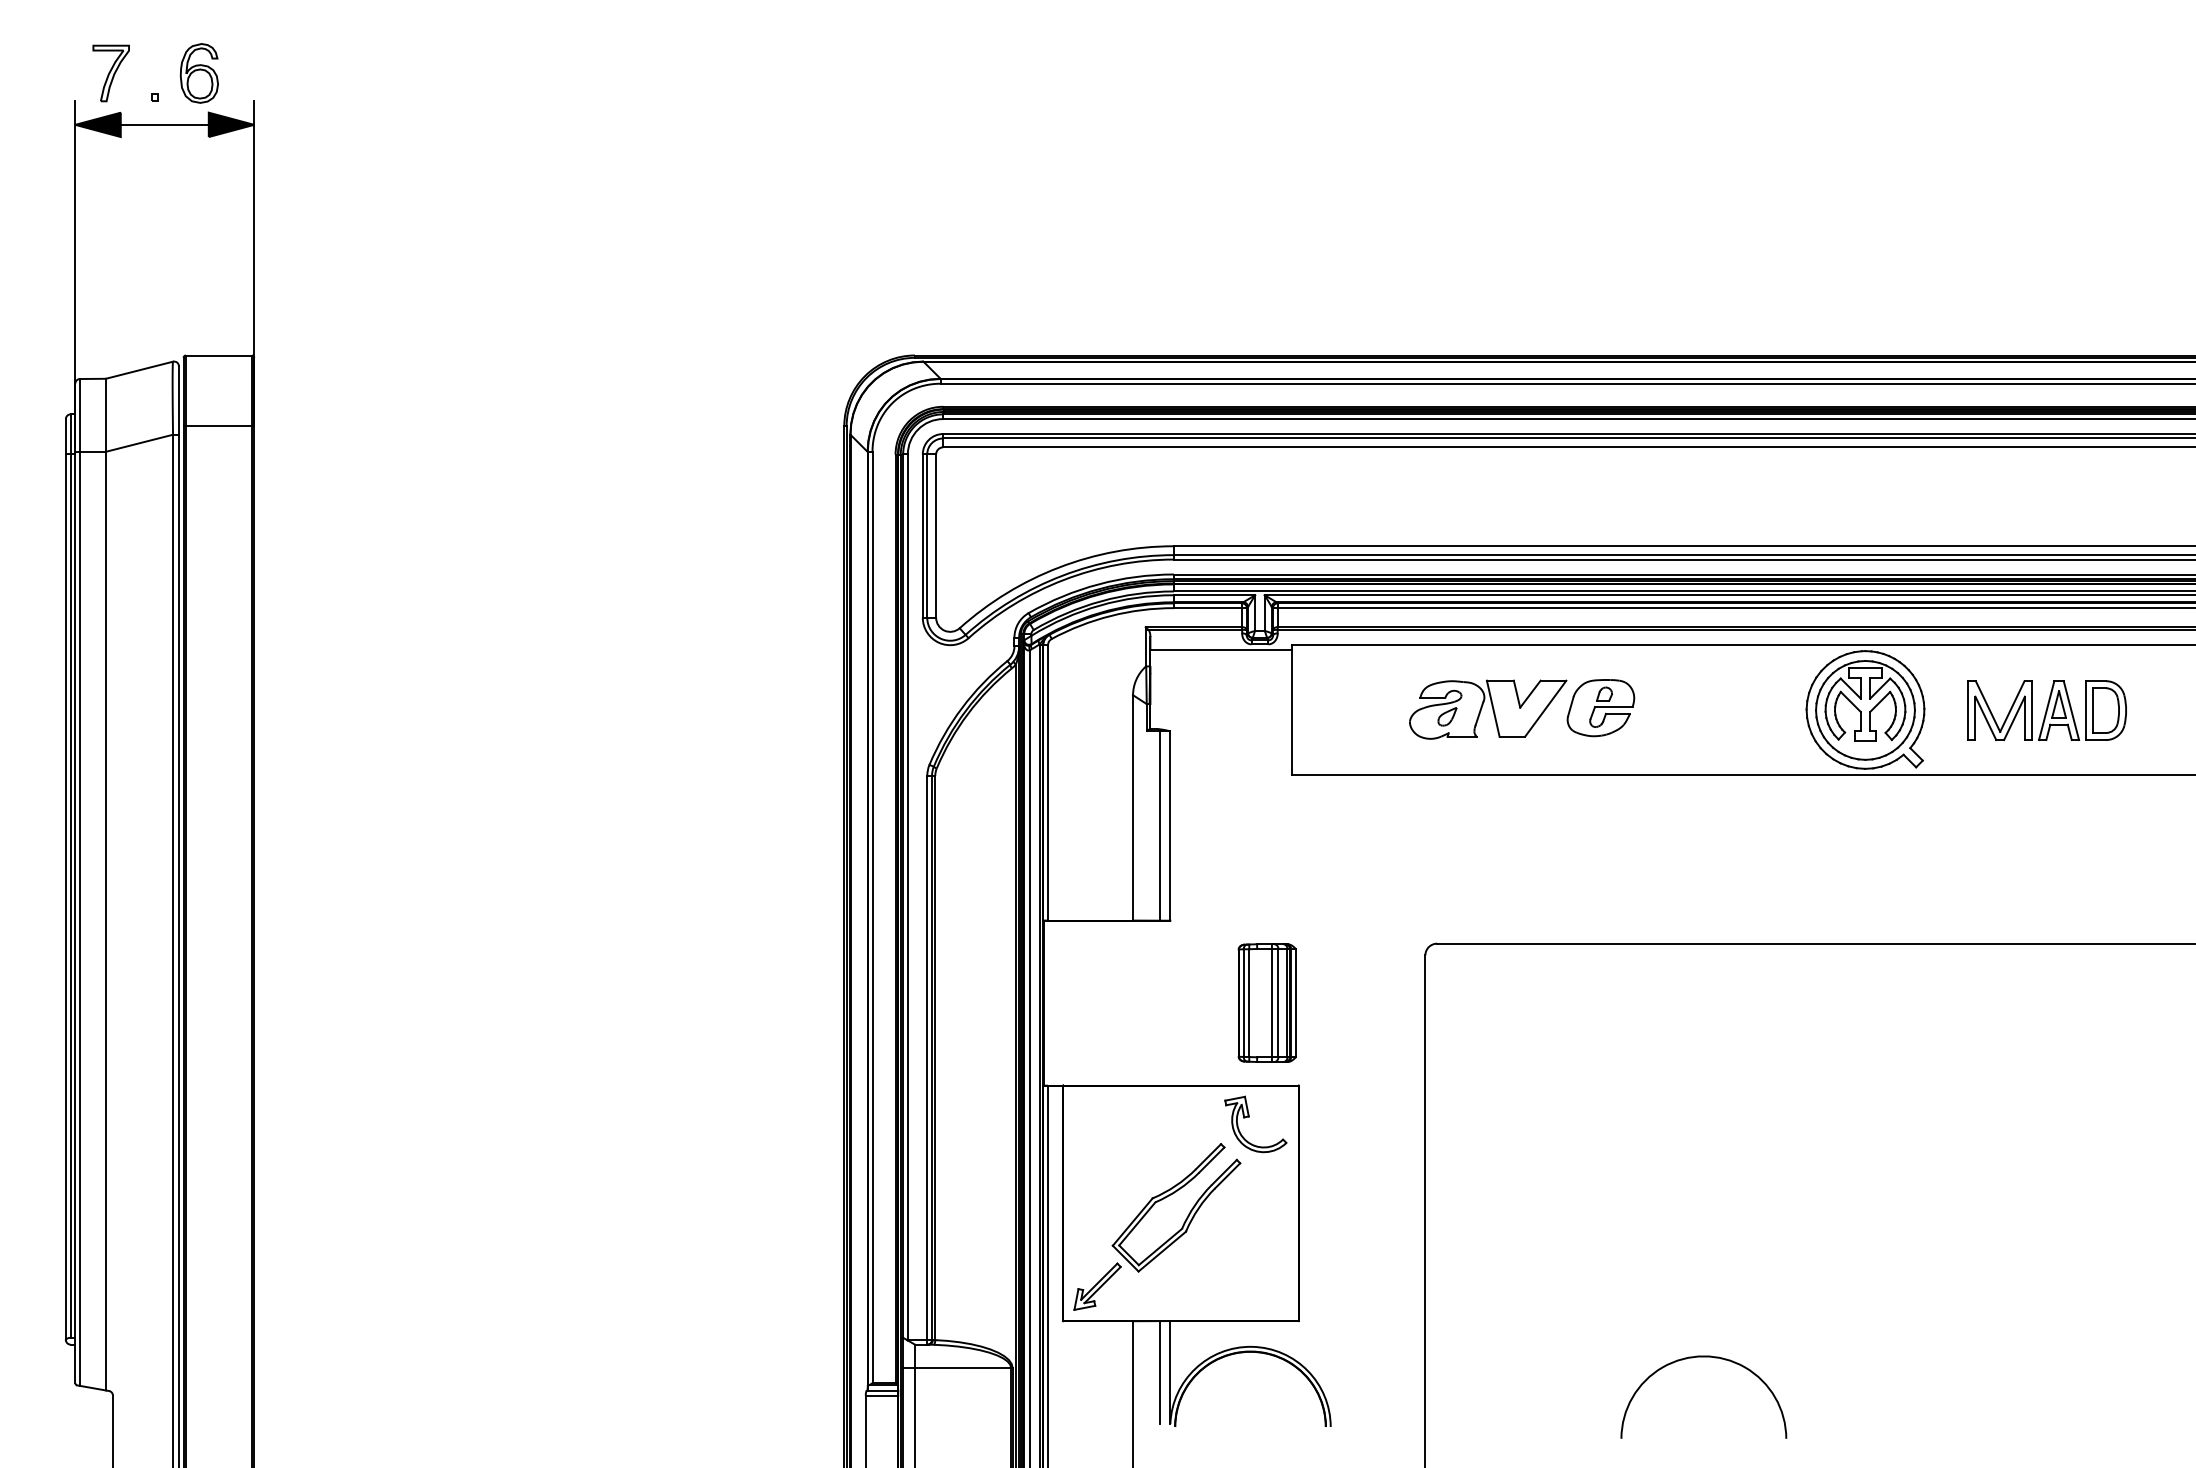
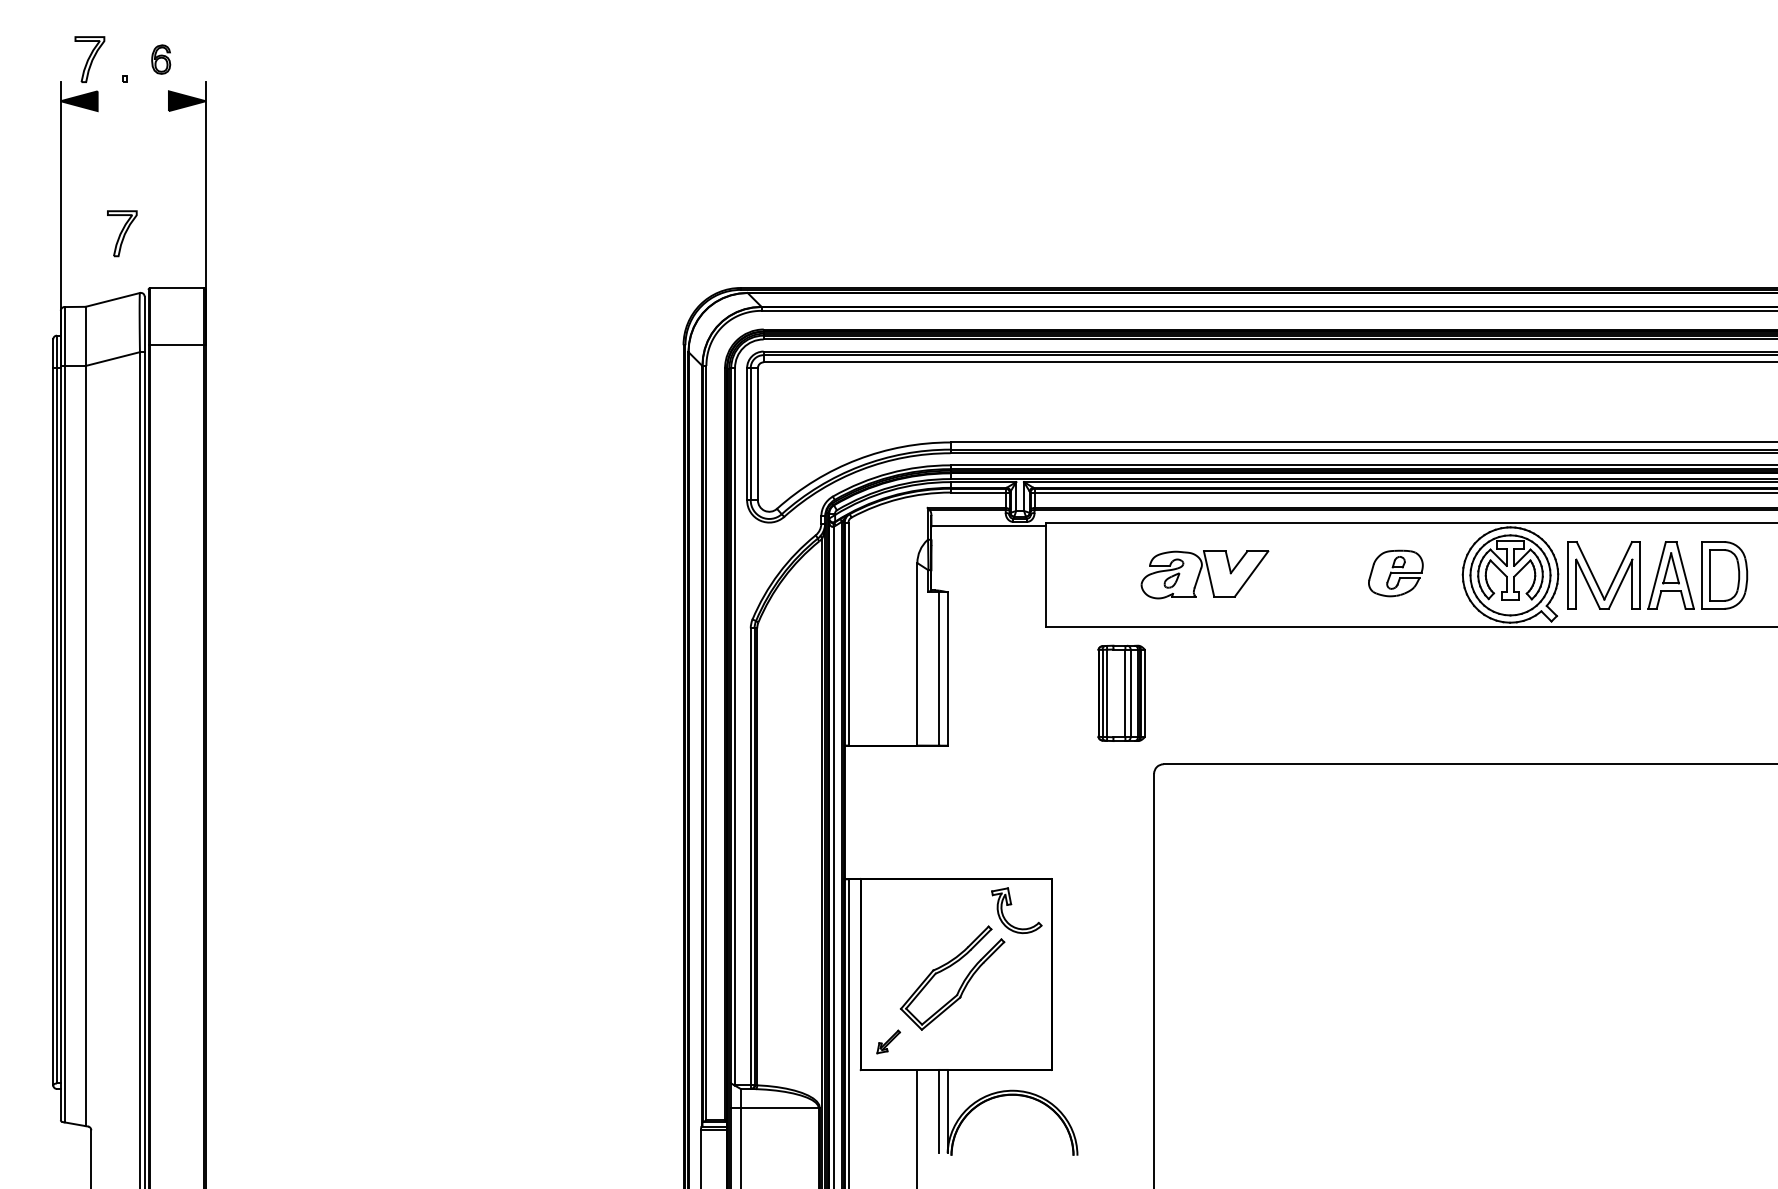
part: (198, 73) -> (160, 59), size x0.6
line: (164, 124) -> (133, 100), removed
part: (150, 288) -> (121, 233), added
part: (1600, 708) -> (1395, 573), moved
part: (2046, 710) -> (1657, 575), size x1.4
part: (1266, 1002) -> (1121, 692), moved
part: (1097, 1286) -> (888, 1041), size x0.6
arc: (1703, 1357) -> (1379, 1099), removed

